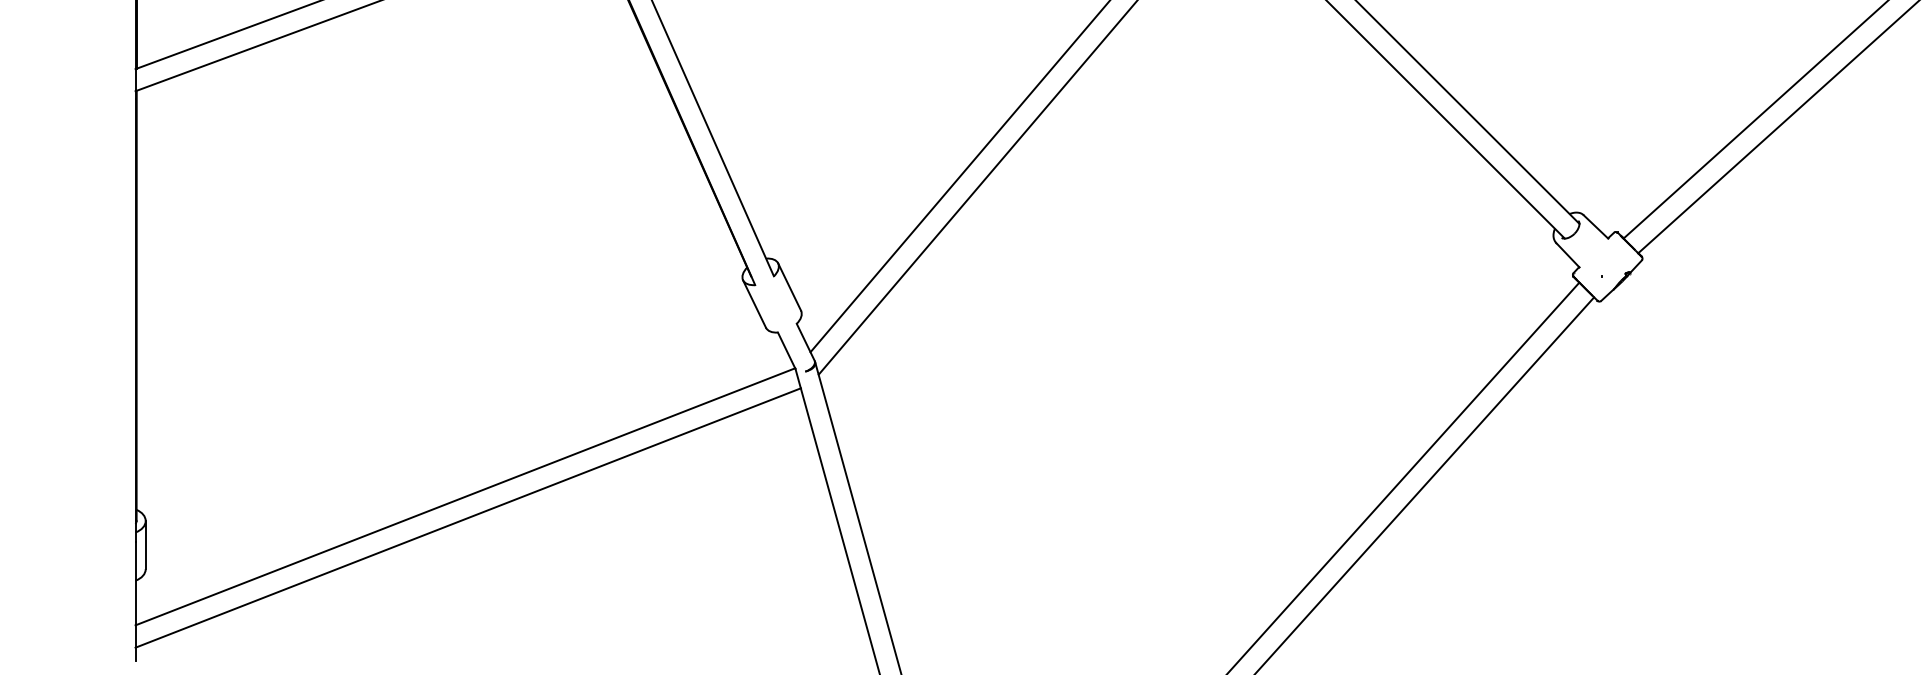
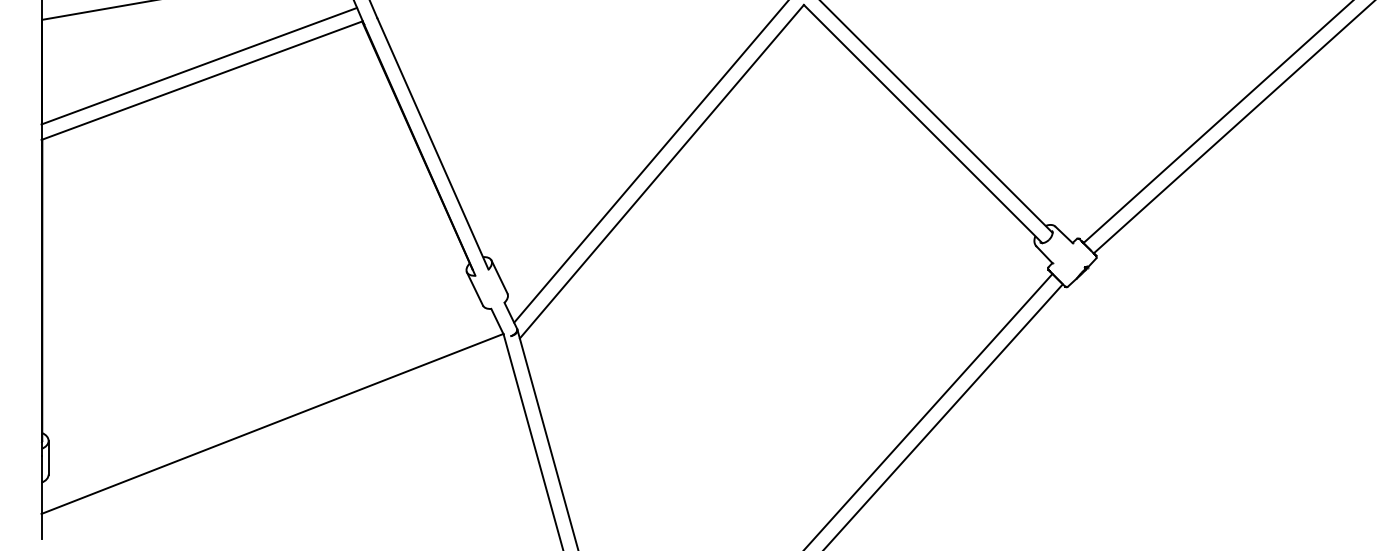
line: (468, 517) -> (274, 438), removed

